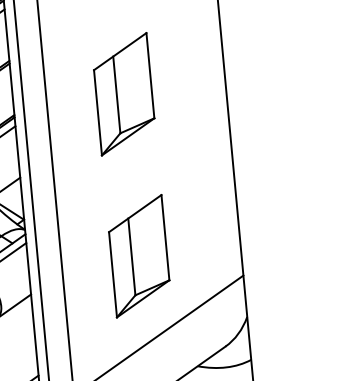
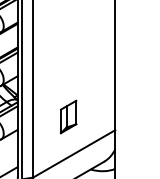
part: (123, 94) -> (68, 42), removed
part: (138, 255) -> (68, 116), size x0.6

